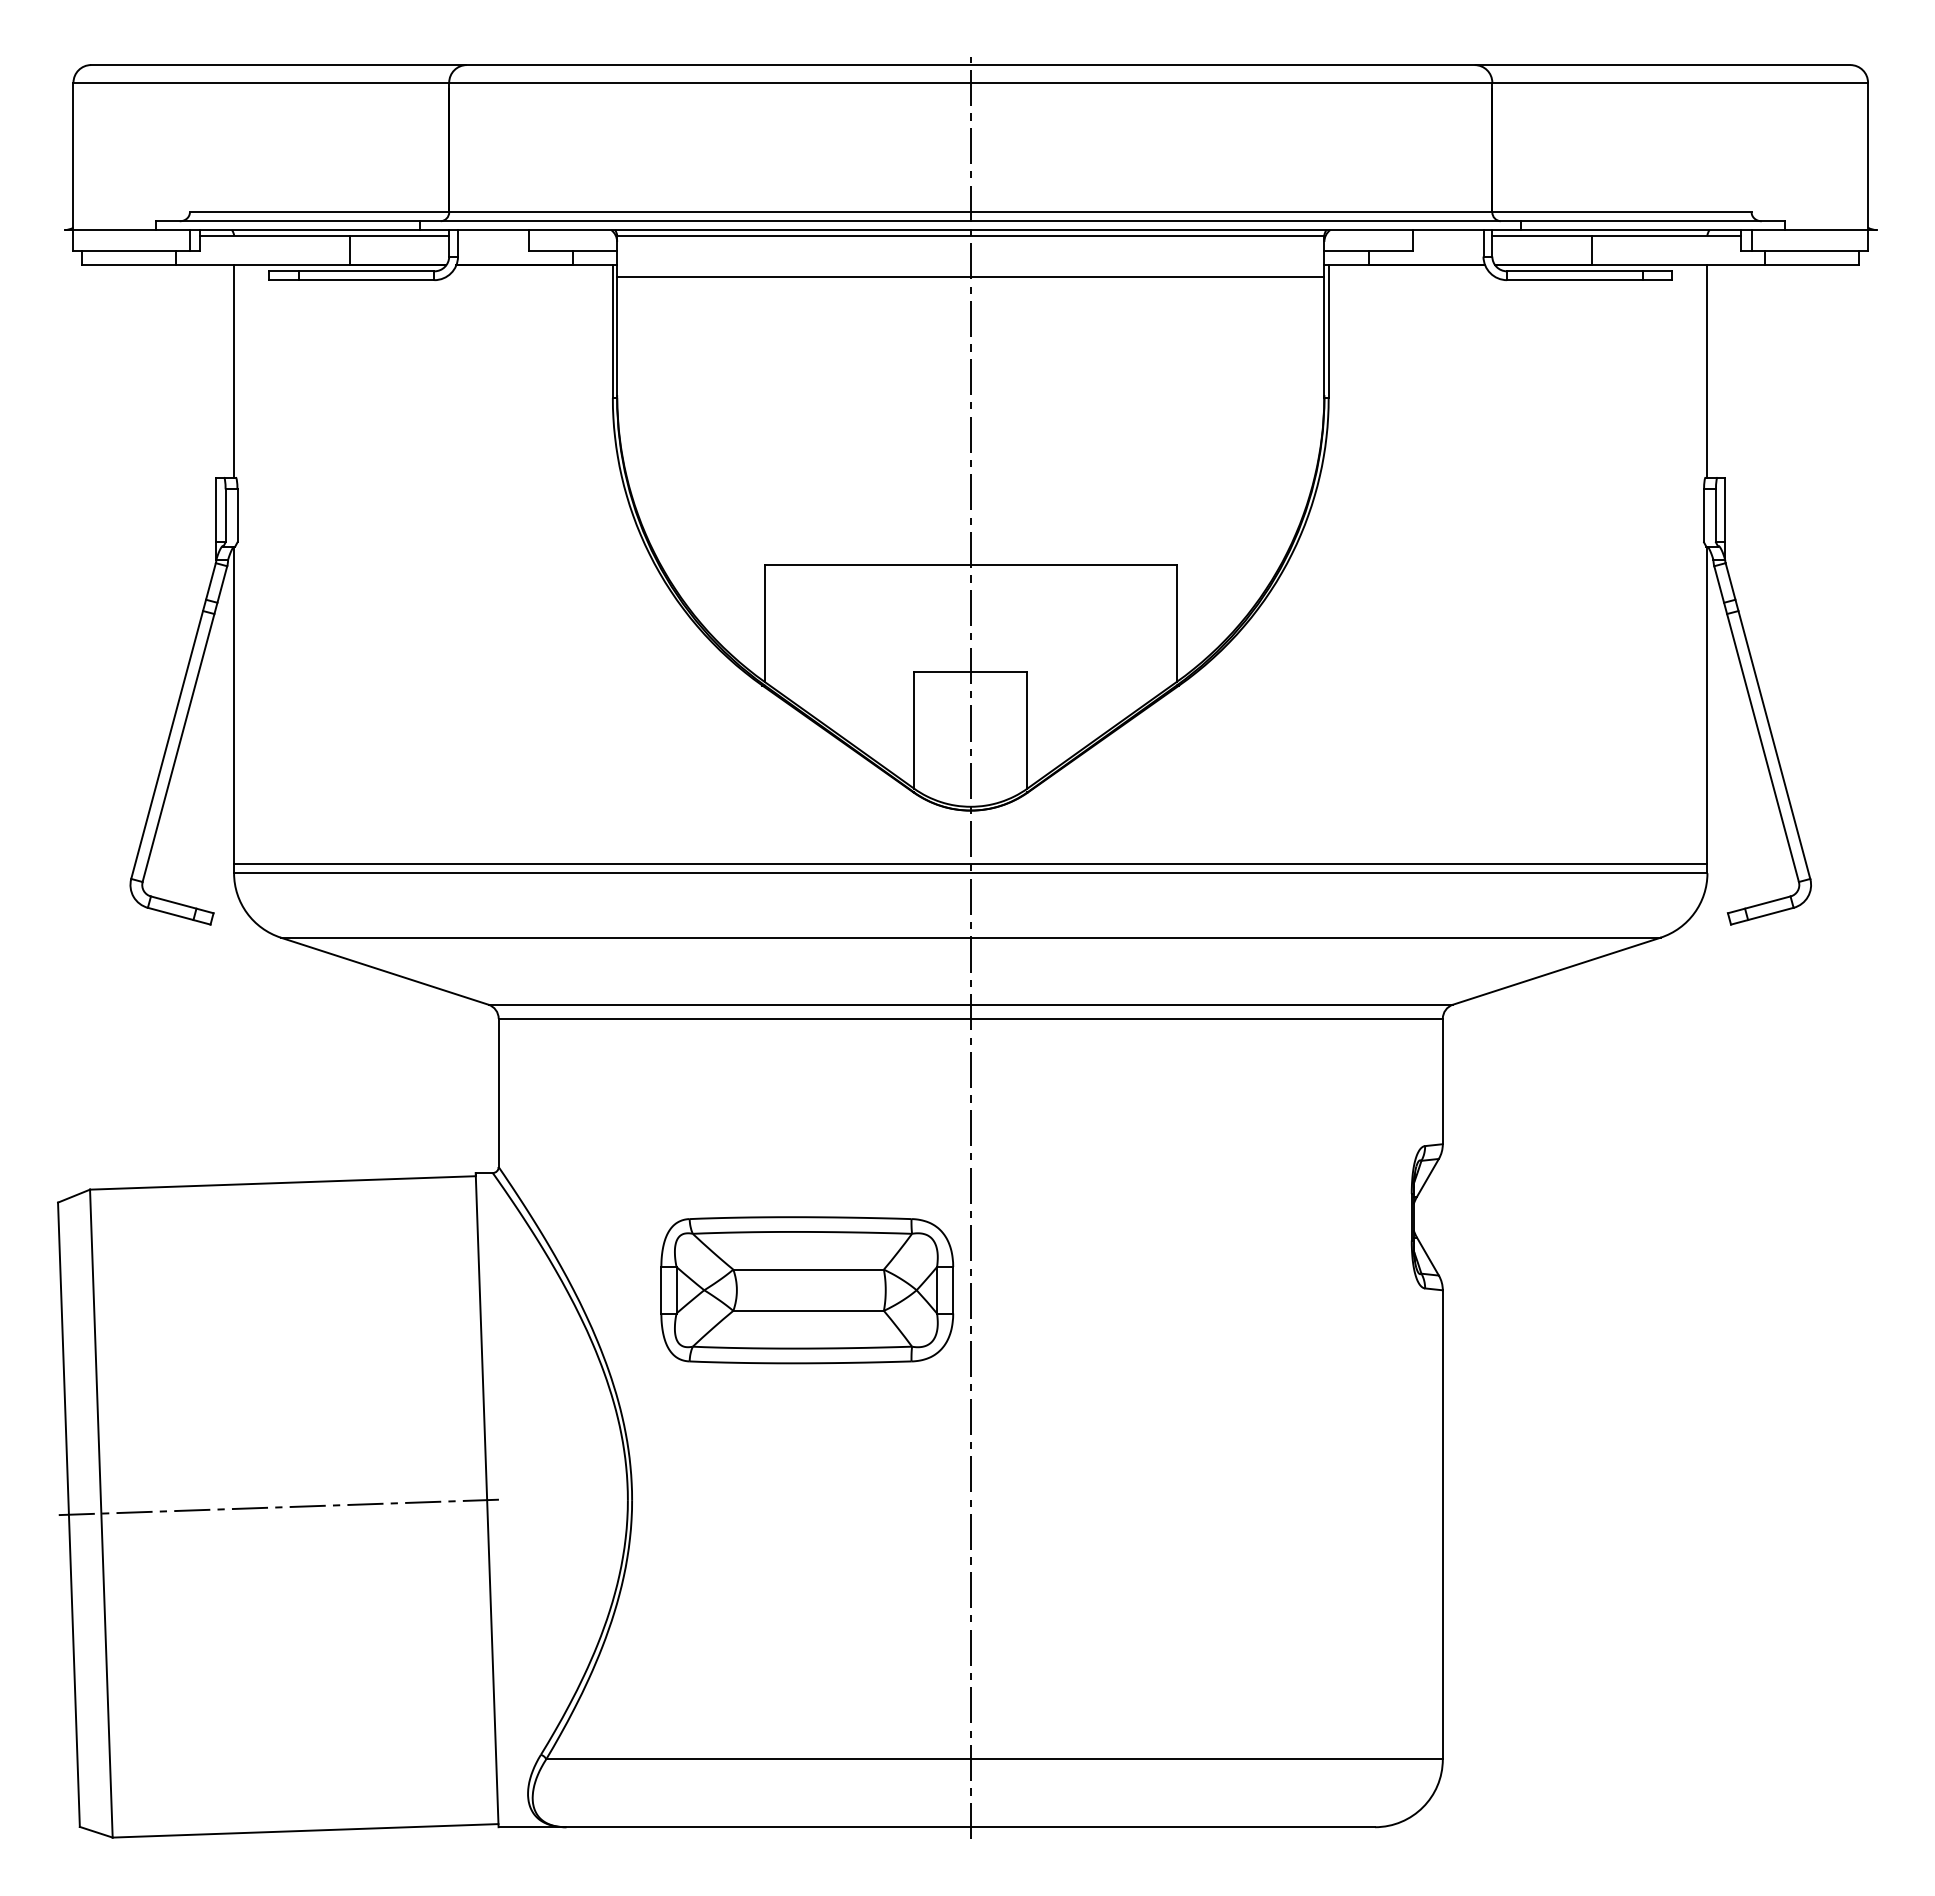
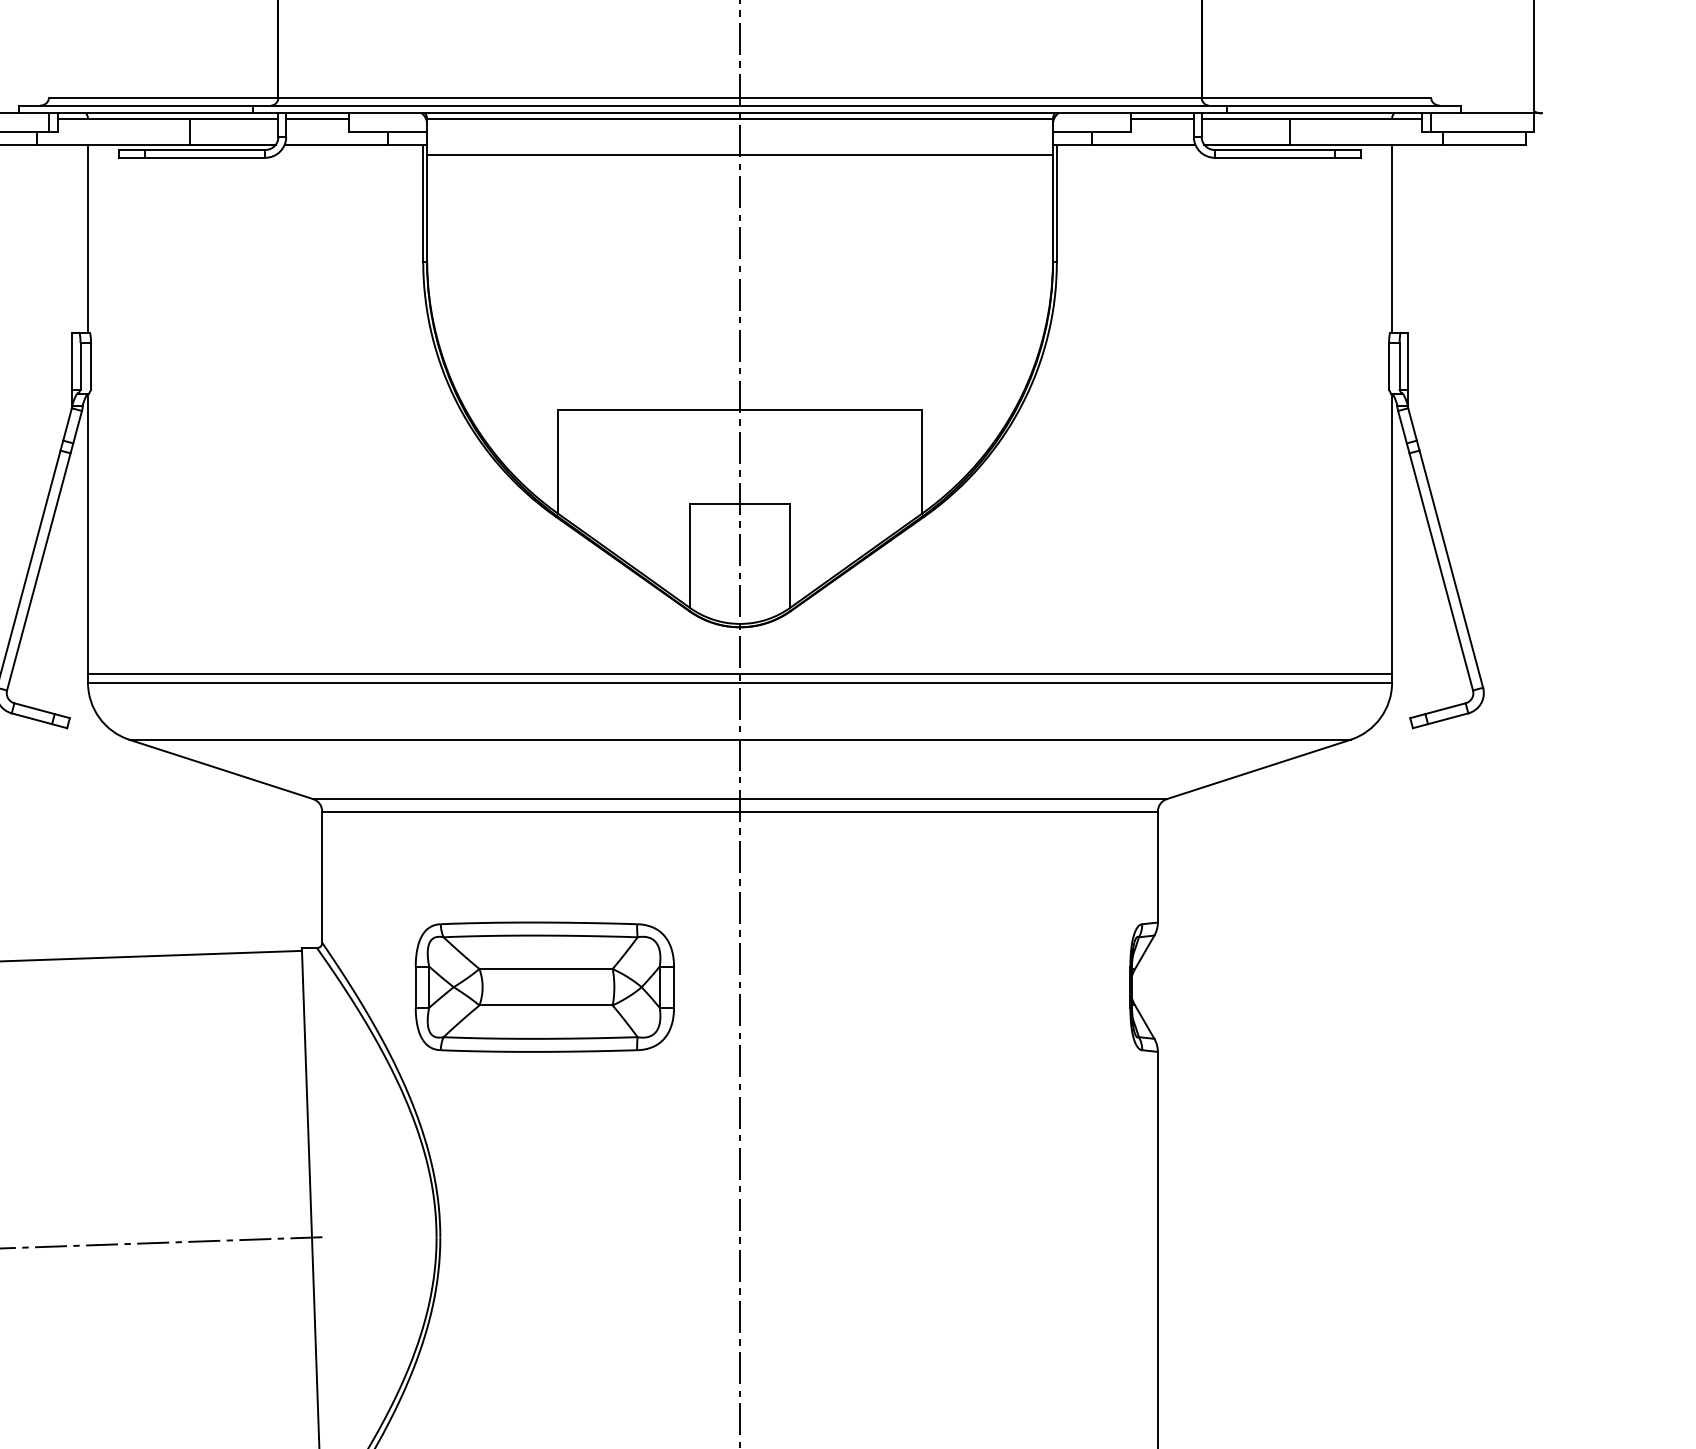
line: (493, 235) -> (317, 118), added
line: (1447, 235) -> (1162, 118), added
part: (807, 1290) -> (545, 987), moved

